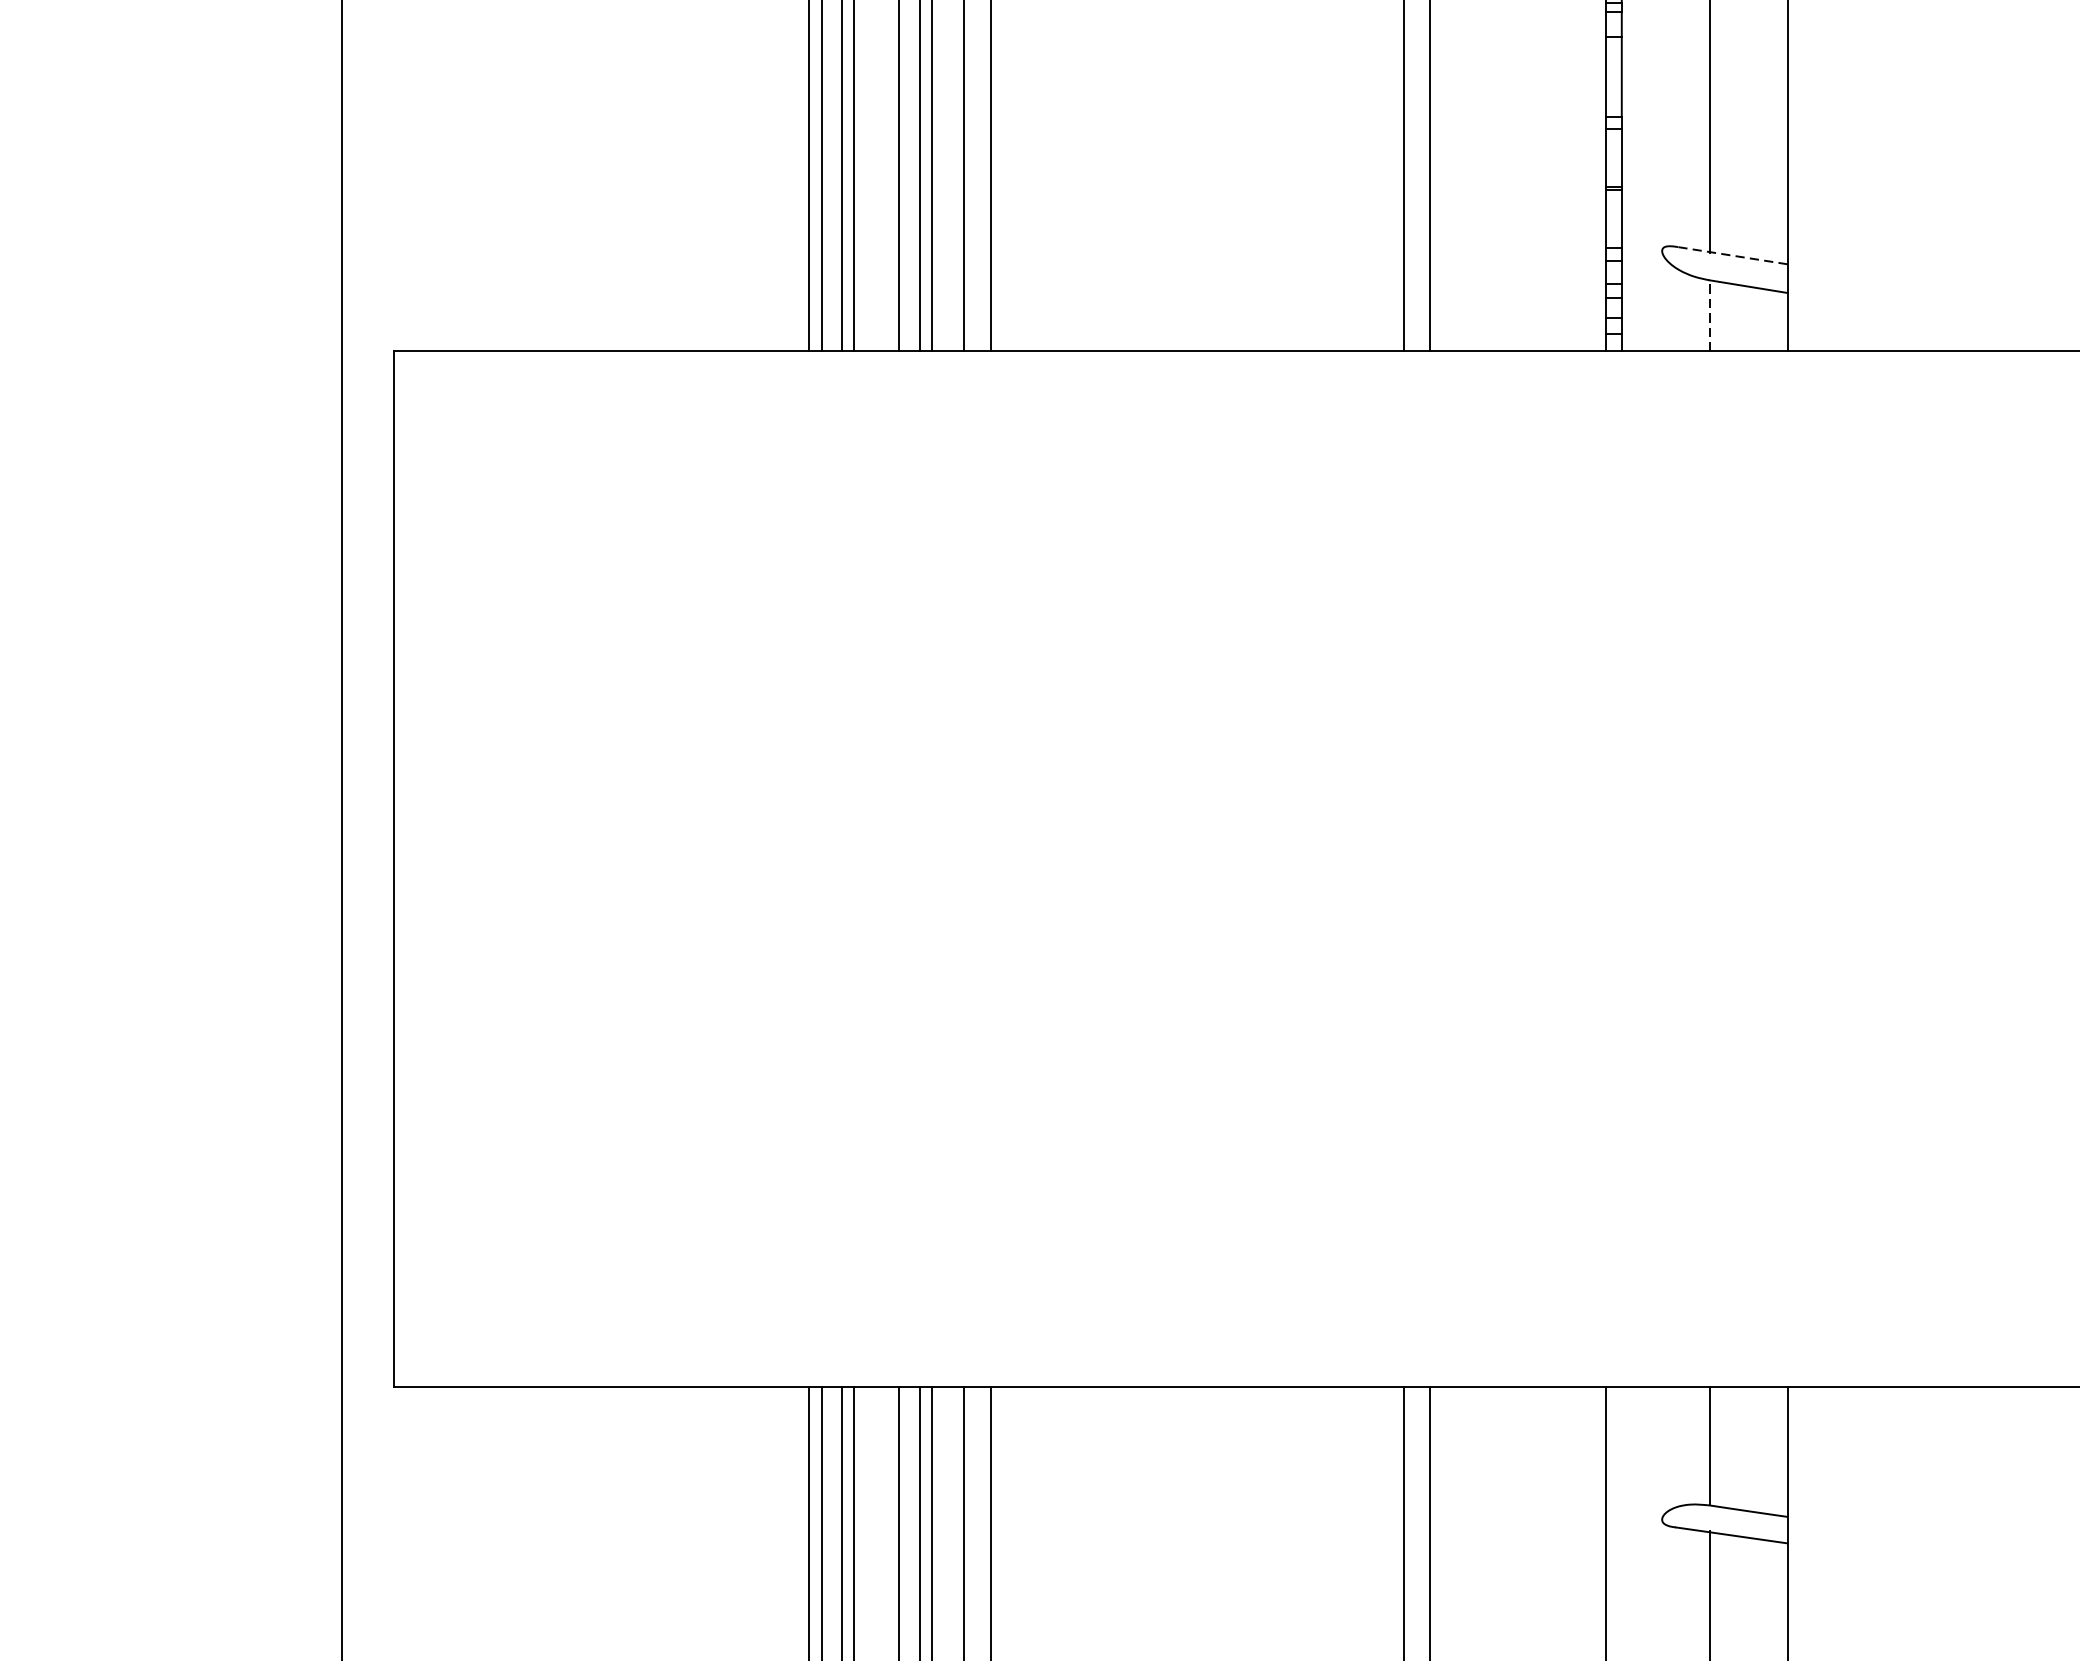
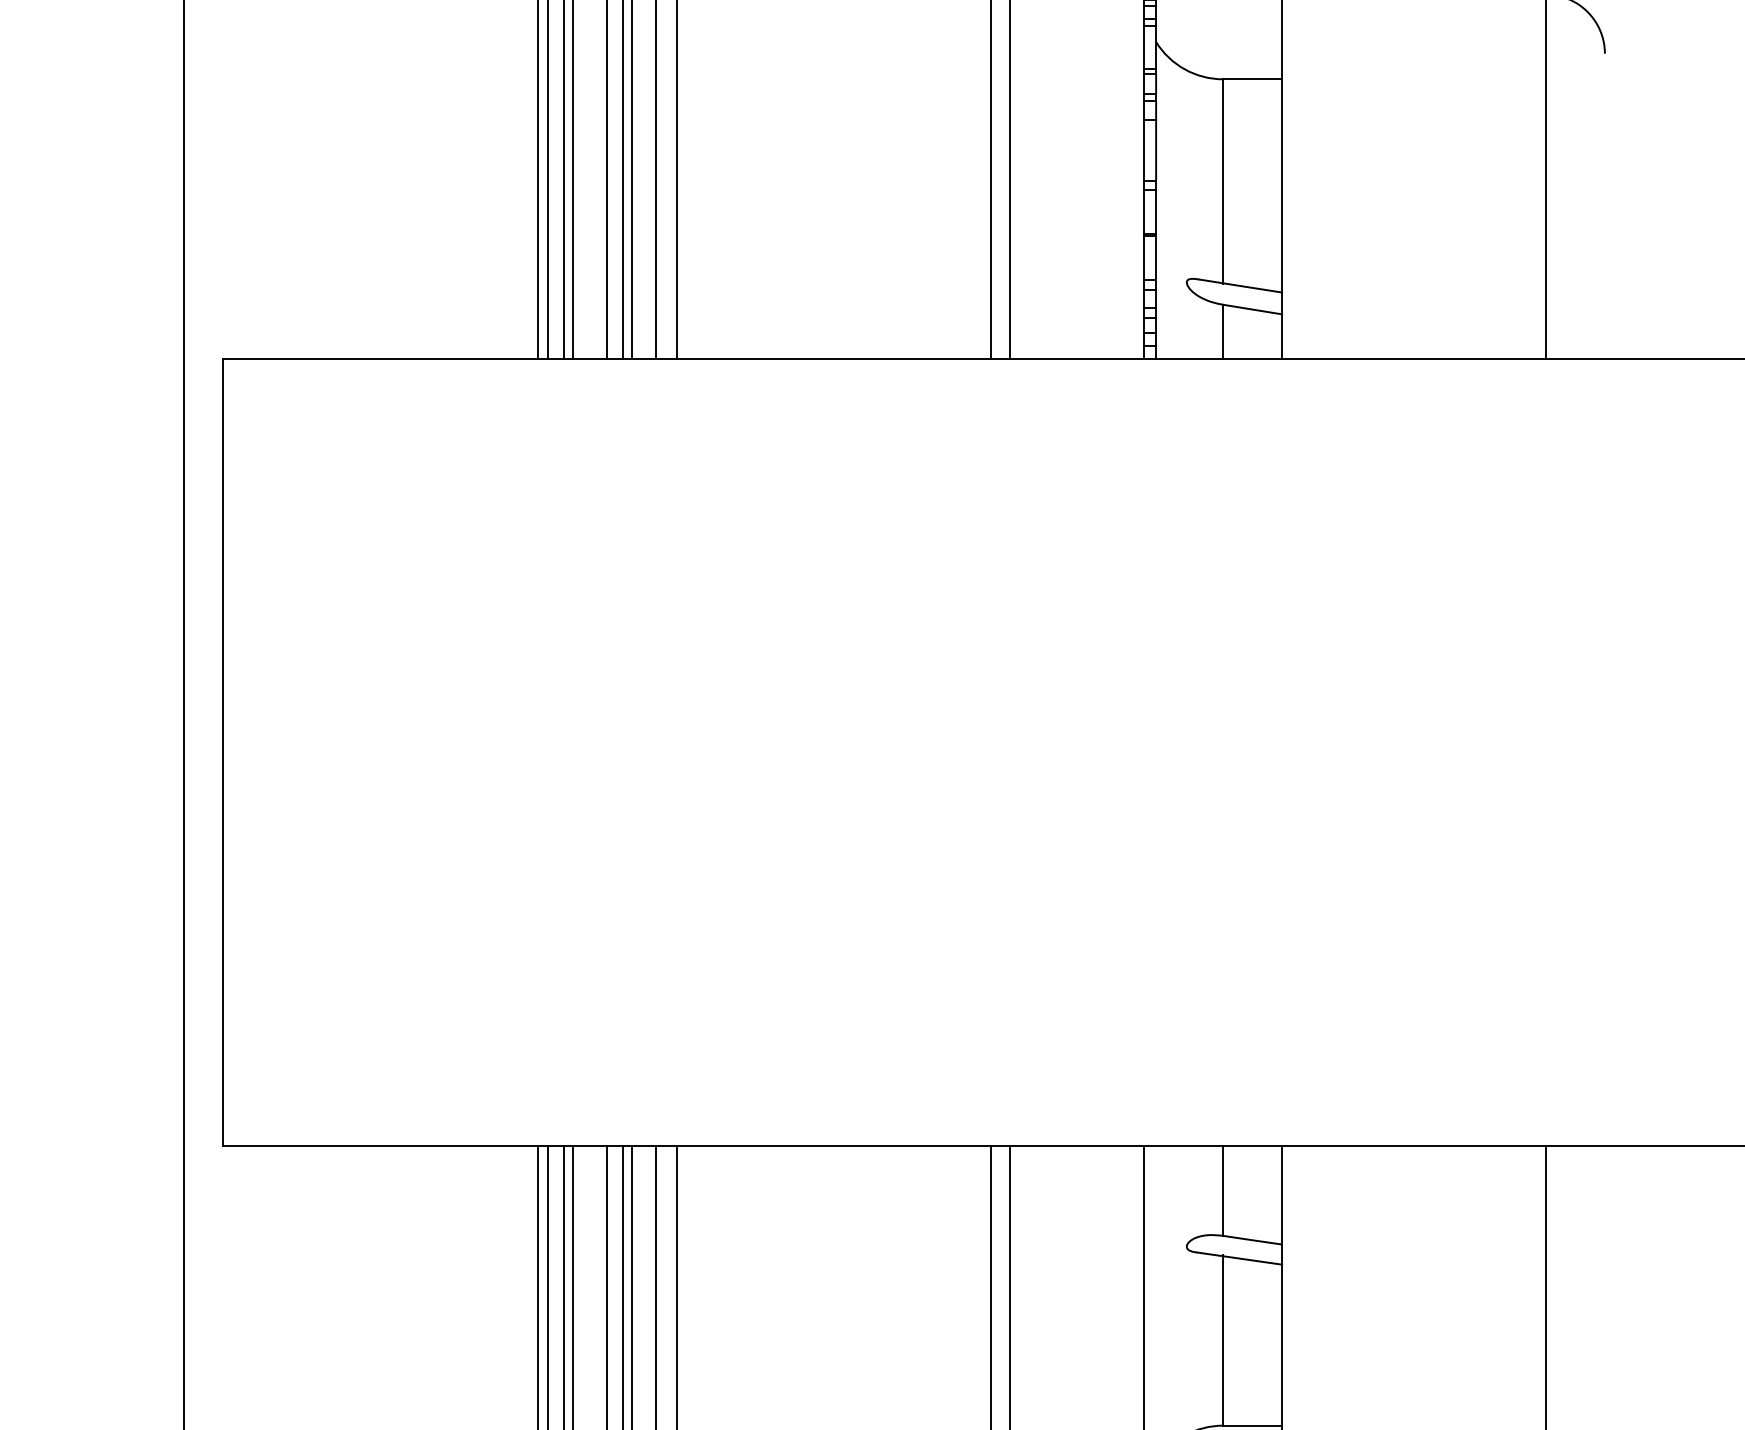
line: (1731, 255) -> (1239, 285), dashed -> solid
line: (1710, 315) -> (1223, 331), dashed -> solid

